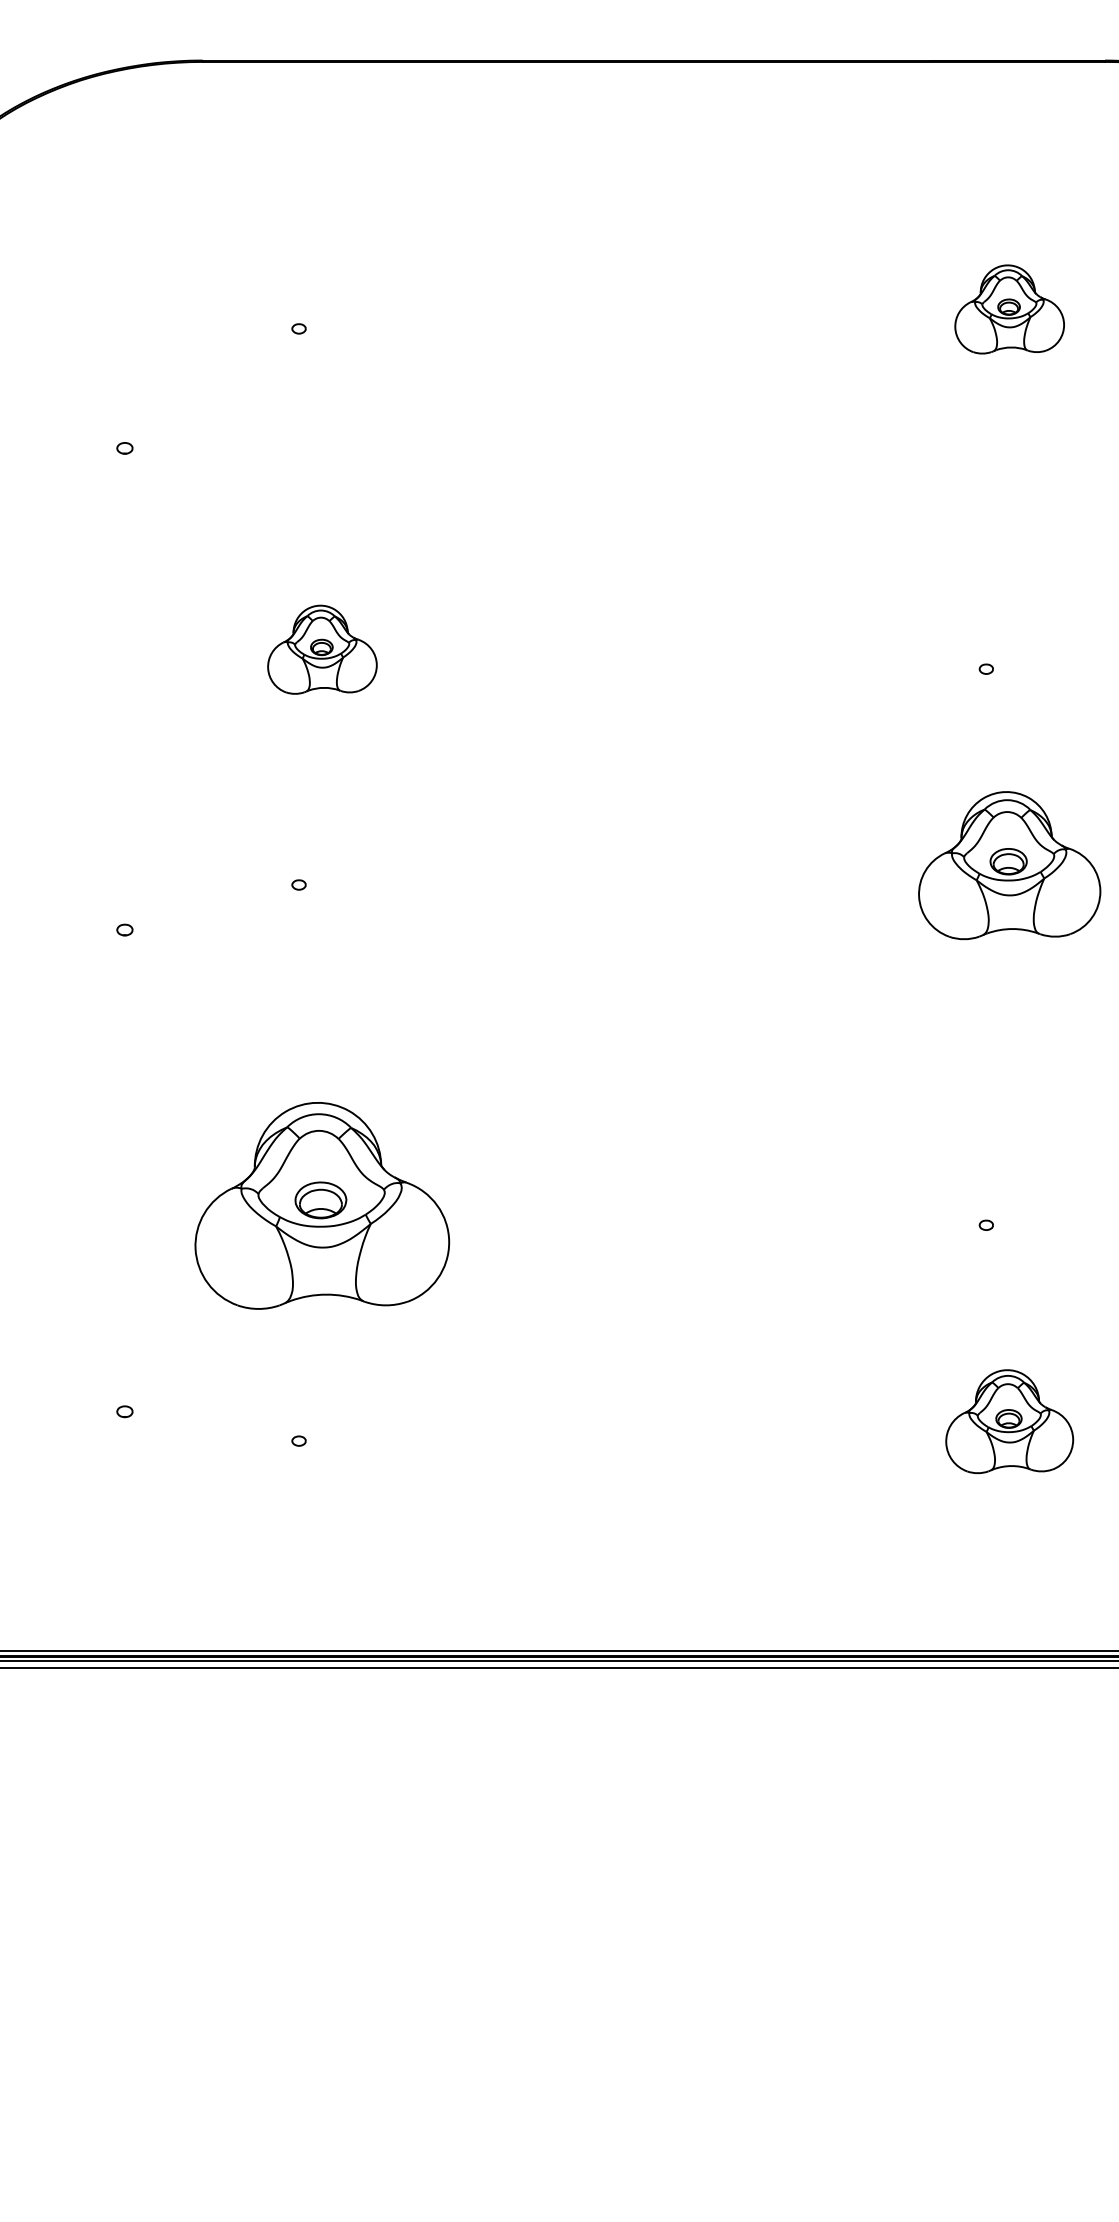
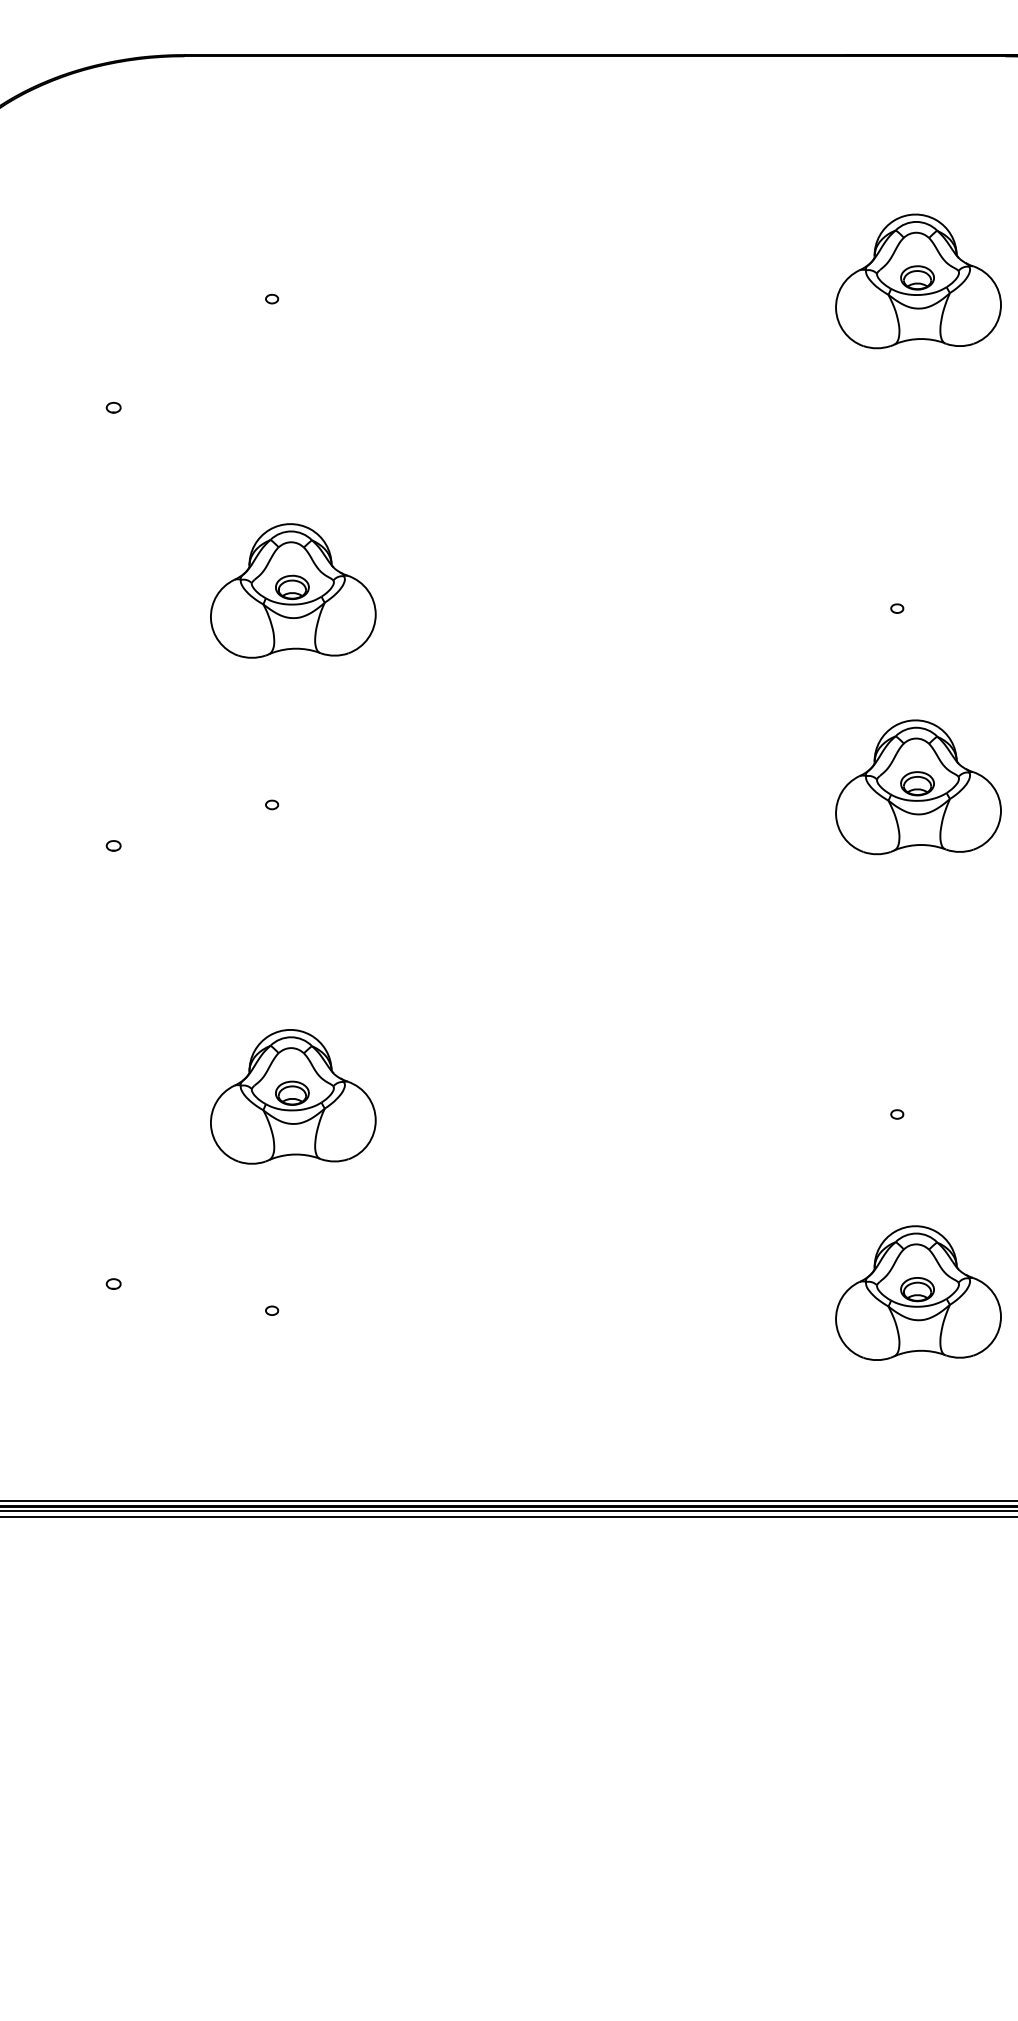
part: (1009, 309) -> (918, 281), size x1.67
part: (322, 649) -> (293, 590), size x1.67
part: (322, 1205) -> (293, 1096), size x0.71
part: (1009, 1421) -> (918, 1292), size x1.43

